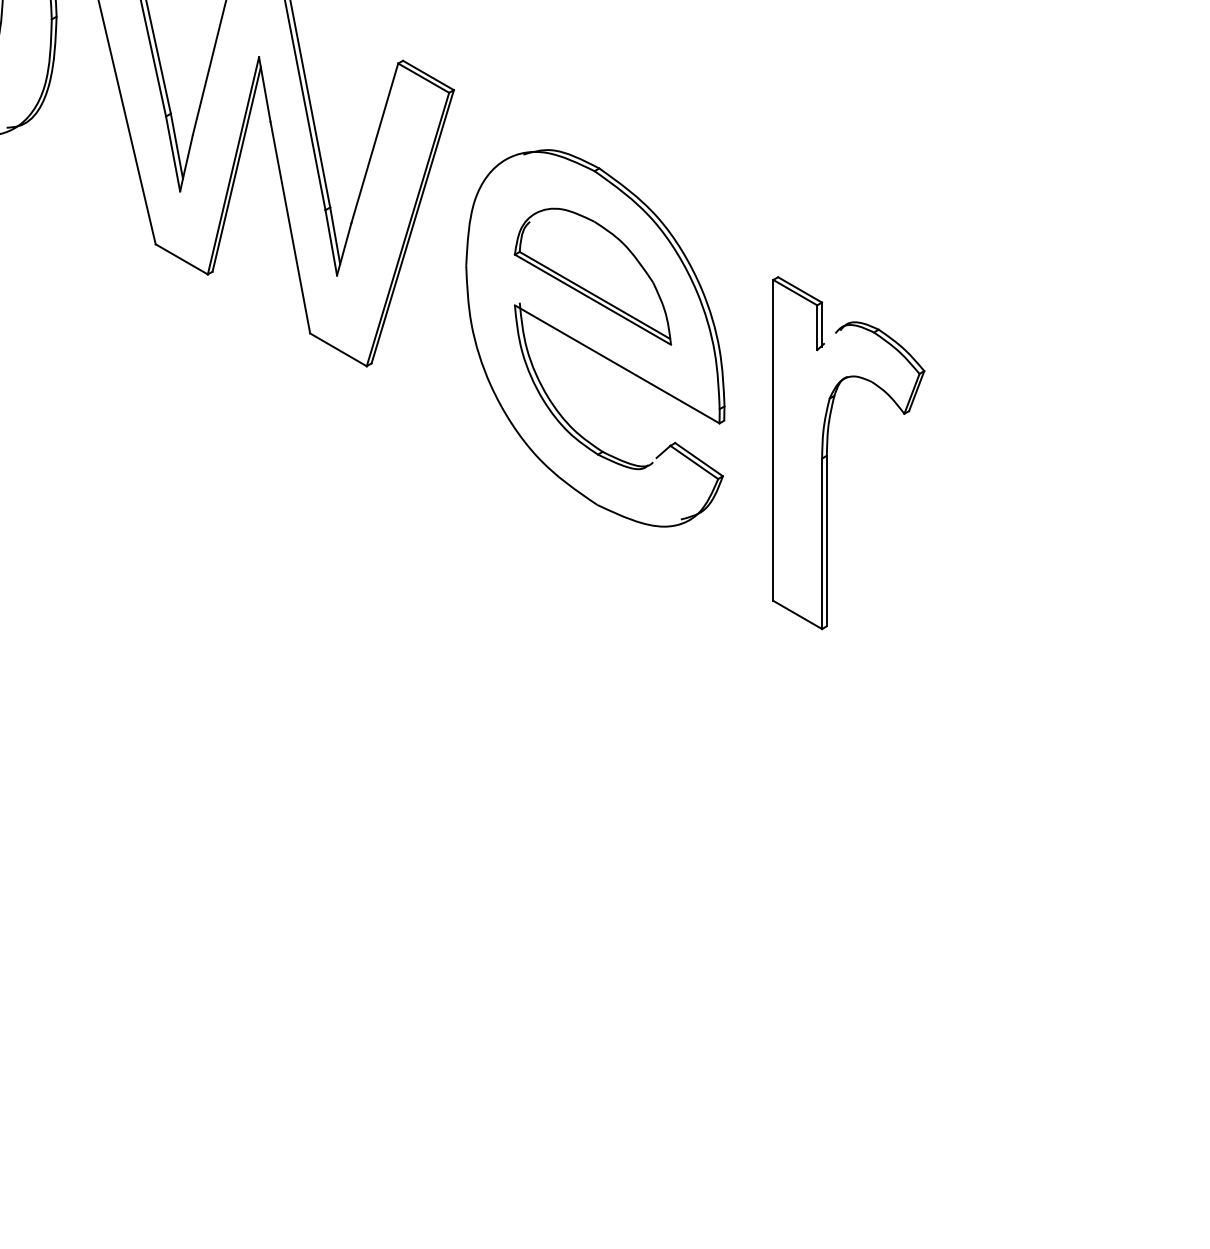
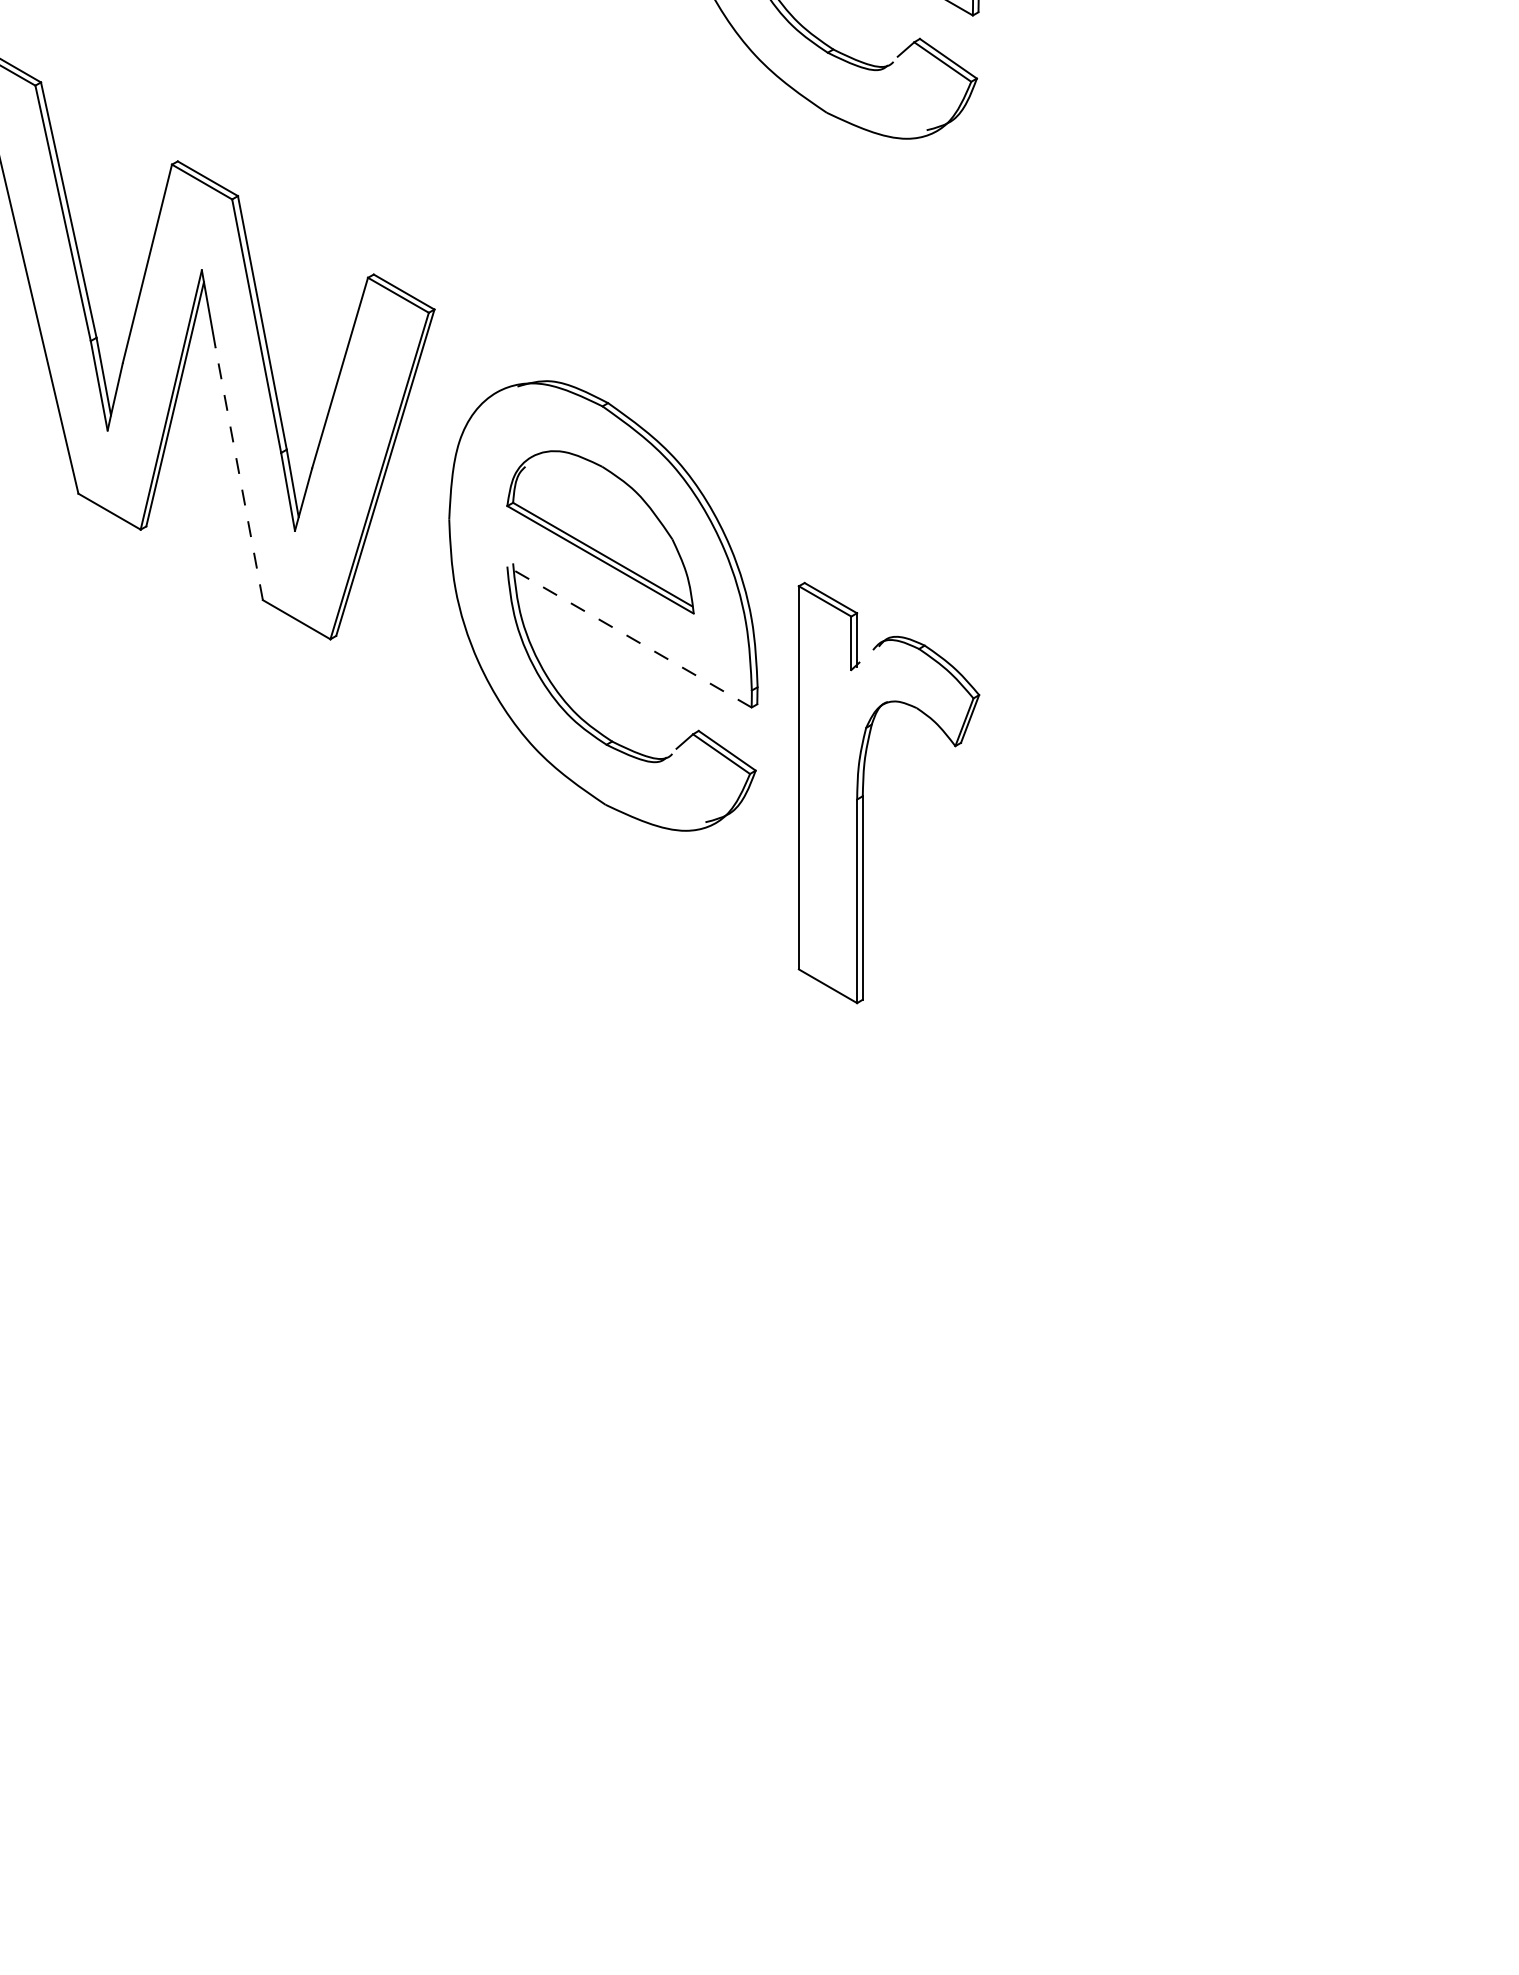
line: (290, 227) -> (239, 473), solid -> dashed
line: (617, 363) -> (629, 636), solid -> dashed
part: (827, 452) -> (863, 792), moved

